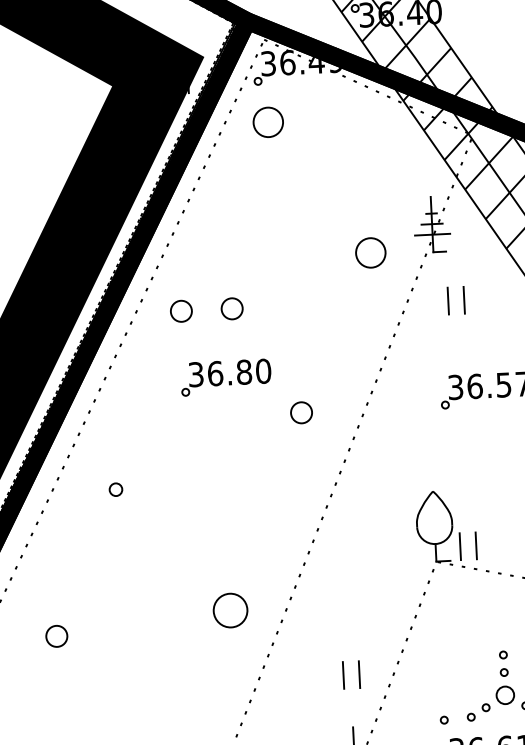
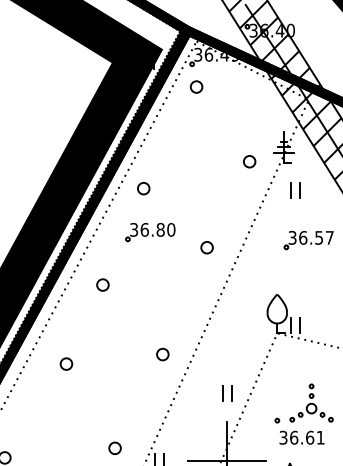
part: (268, 121) -> (196, 86), size x0.71
part: (370, 252) -> (249, 161), size x0.71
part: (231, 308) -> (171, 188), removed
part: (226, 377) -> (150, 232), moved
part: (115, 488) -> (102, 284), size x1.67
part: (230, 610) -> (162, 354), size x0.62

